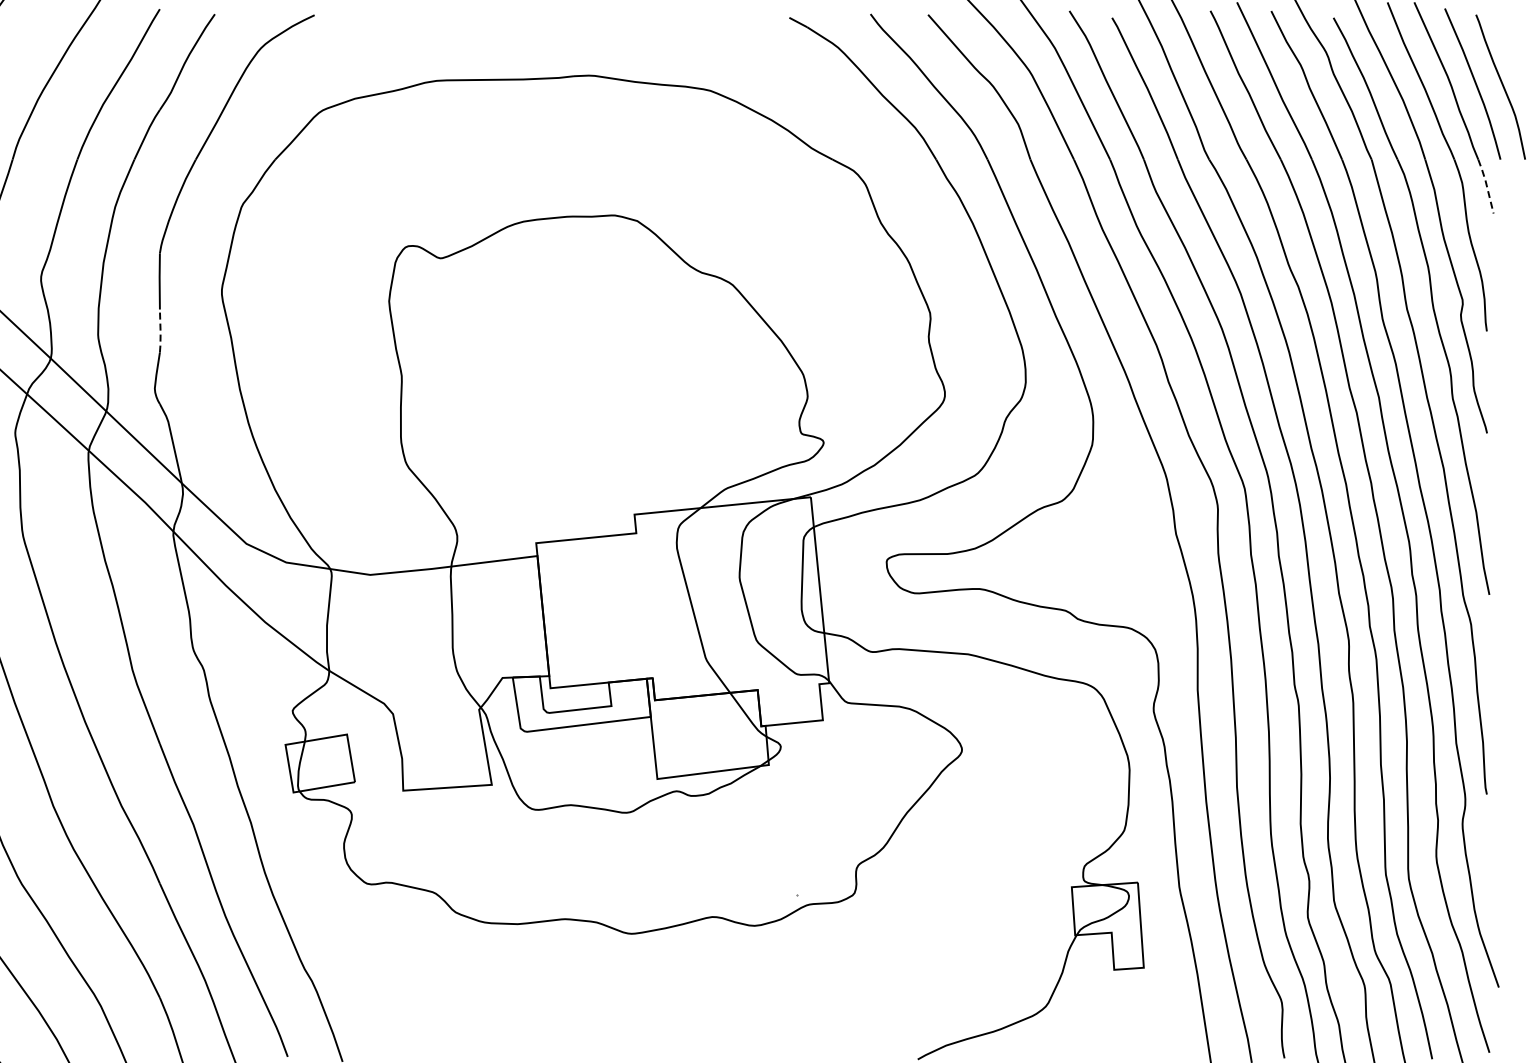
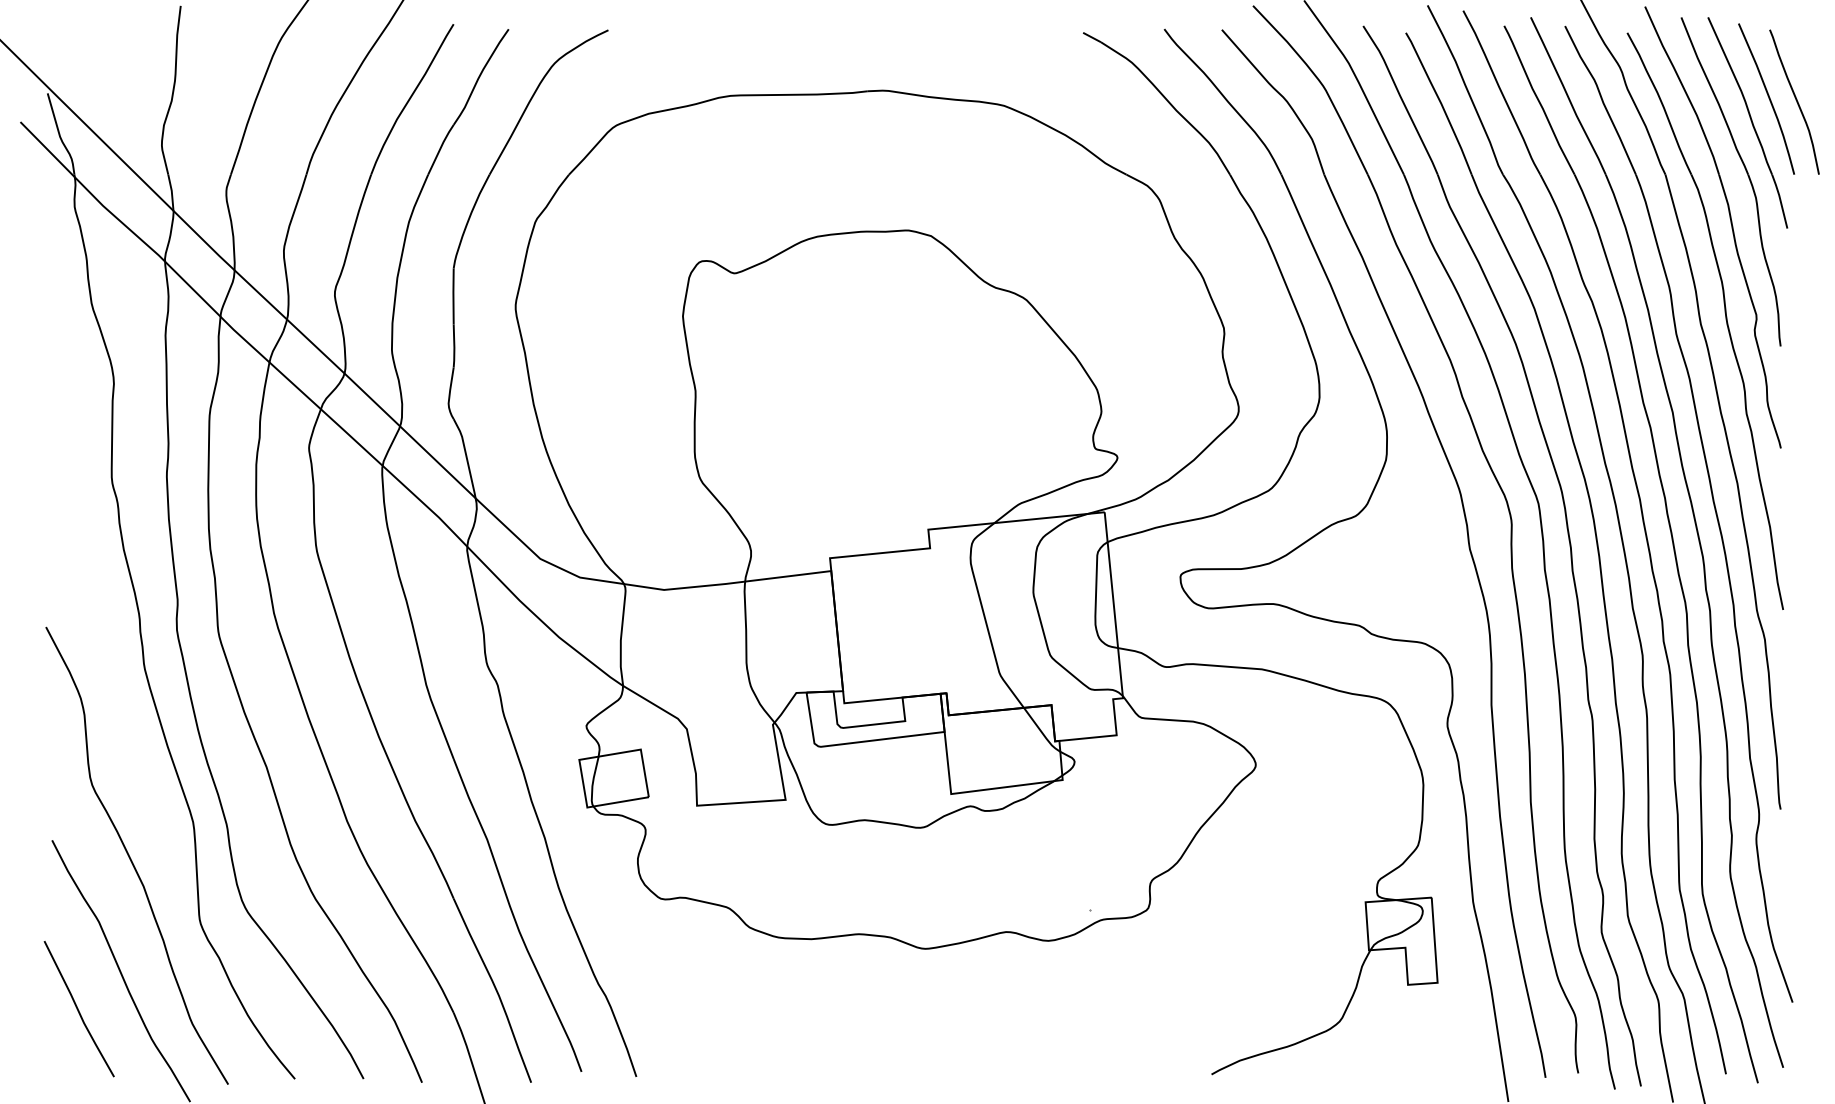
line: (1486, 186) -> (1780, 201), dashed -> solid
line: (160, 331) -> (454, 346), dashed -> solid

